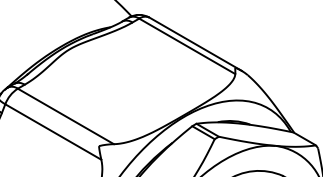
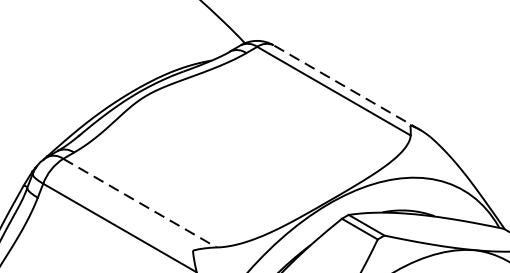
line: (195, 44) -> (347, 88), solid -> dashed
line: (66, 116) -> (140, 203), solid -> dashed

